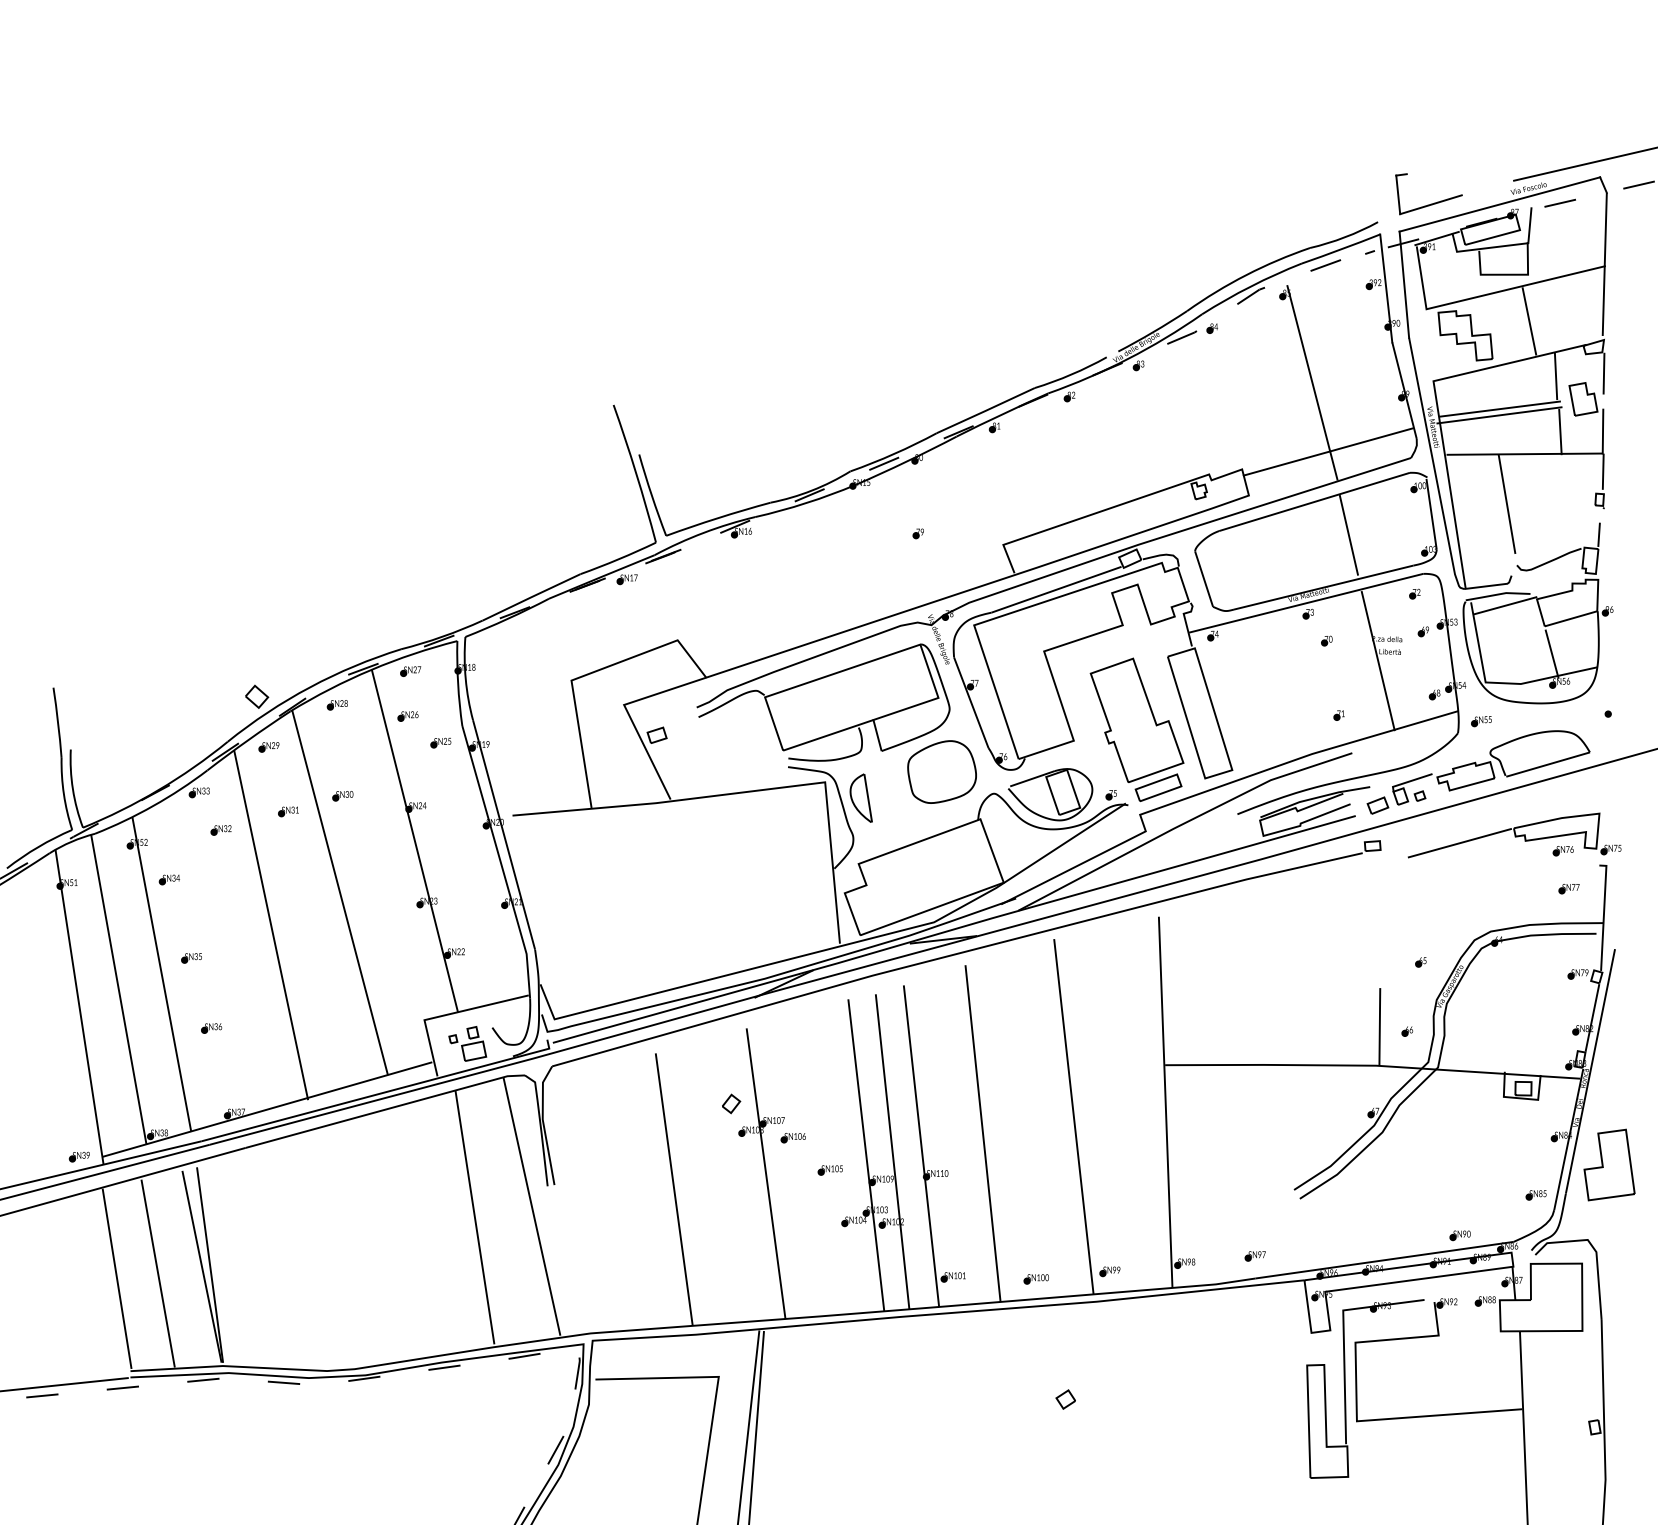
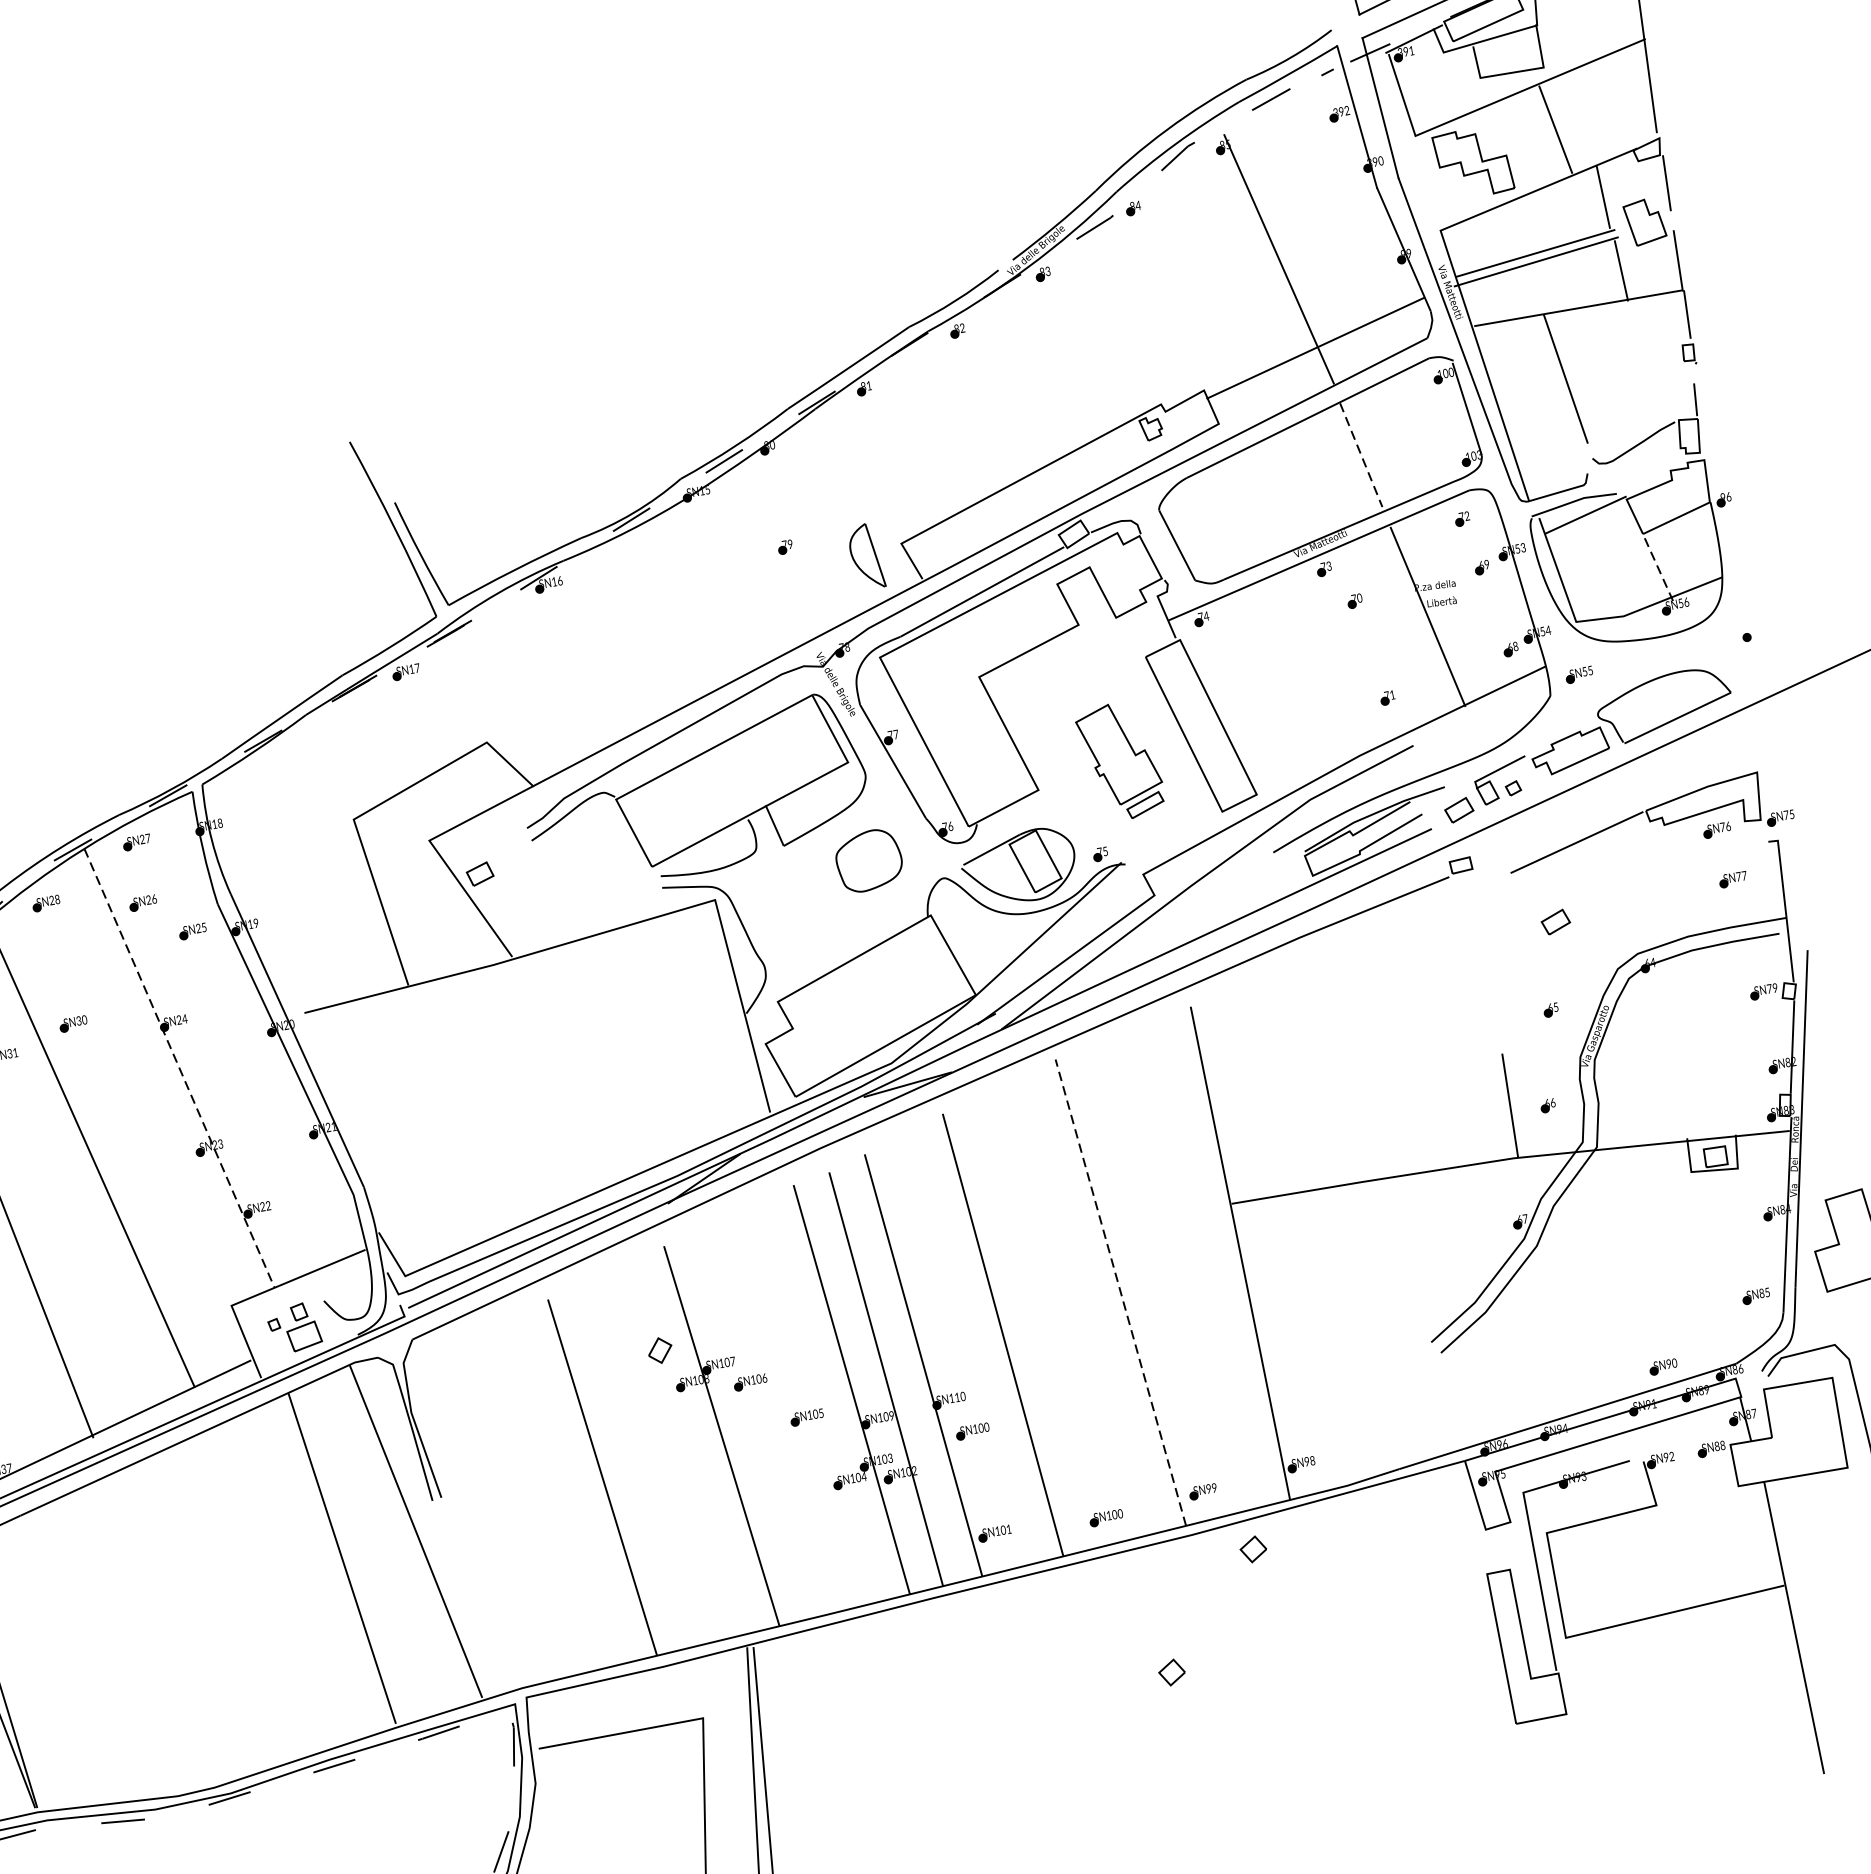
line: (1349, 535) -> (1362, 455), solid -> dashed
line: (1552, 654) -> (1659, 569), solid -> dashed
part: (1136, 729) -> (1119, 761), size x0.6
part: (941, 771) -> (868, 860), size x0.7
part: (860, 797) -> (865, 555), moved
line: (415, 841) -> (180, 1068), solid -> dashed
part: (1434, 898) -> (1555, 922), added
line: (1073, 1116) -> (1120, 1292), solid -> dashed
part: (948, 1200) -> (971, 1432), added
part: (1254, 1256) -> (1392, 1440), removed
part: (1139, 1319) -> (1252, 1549), added

